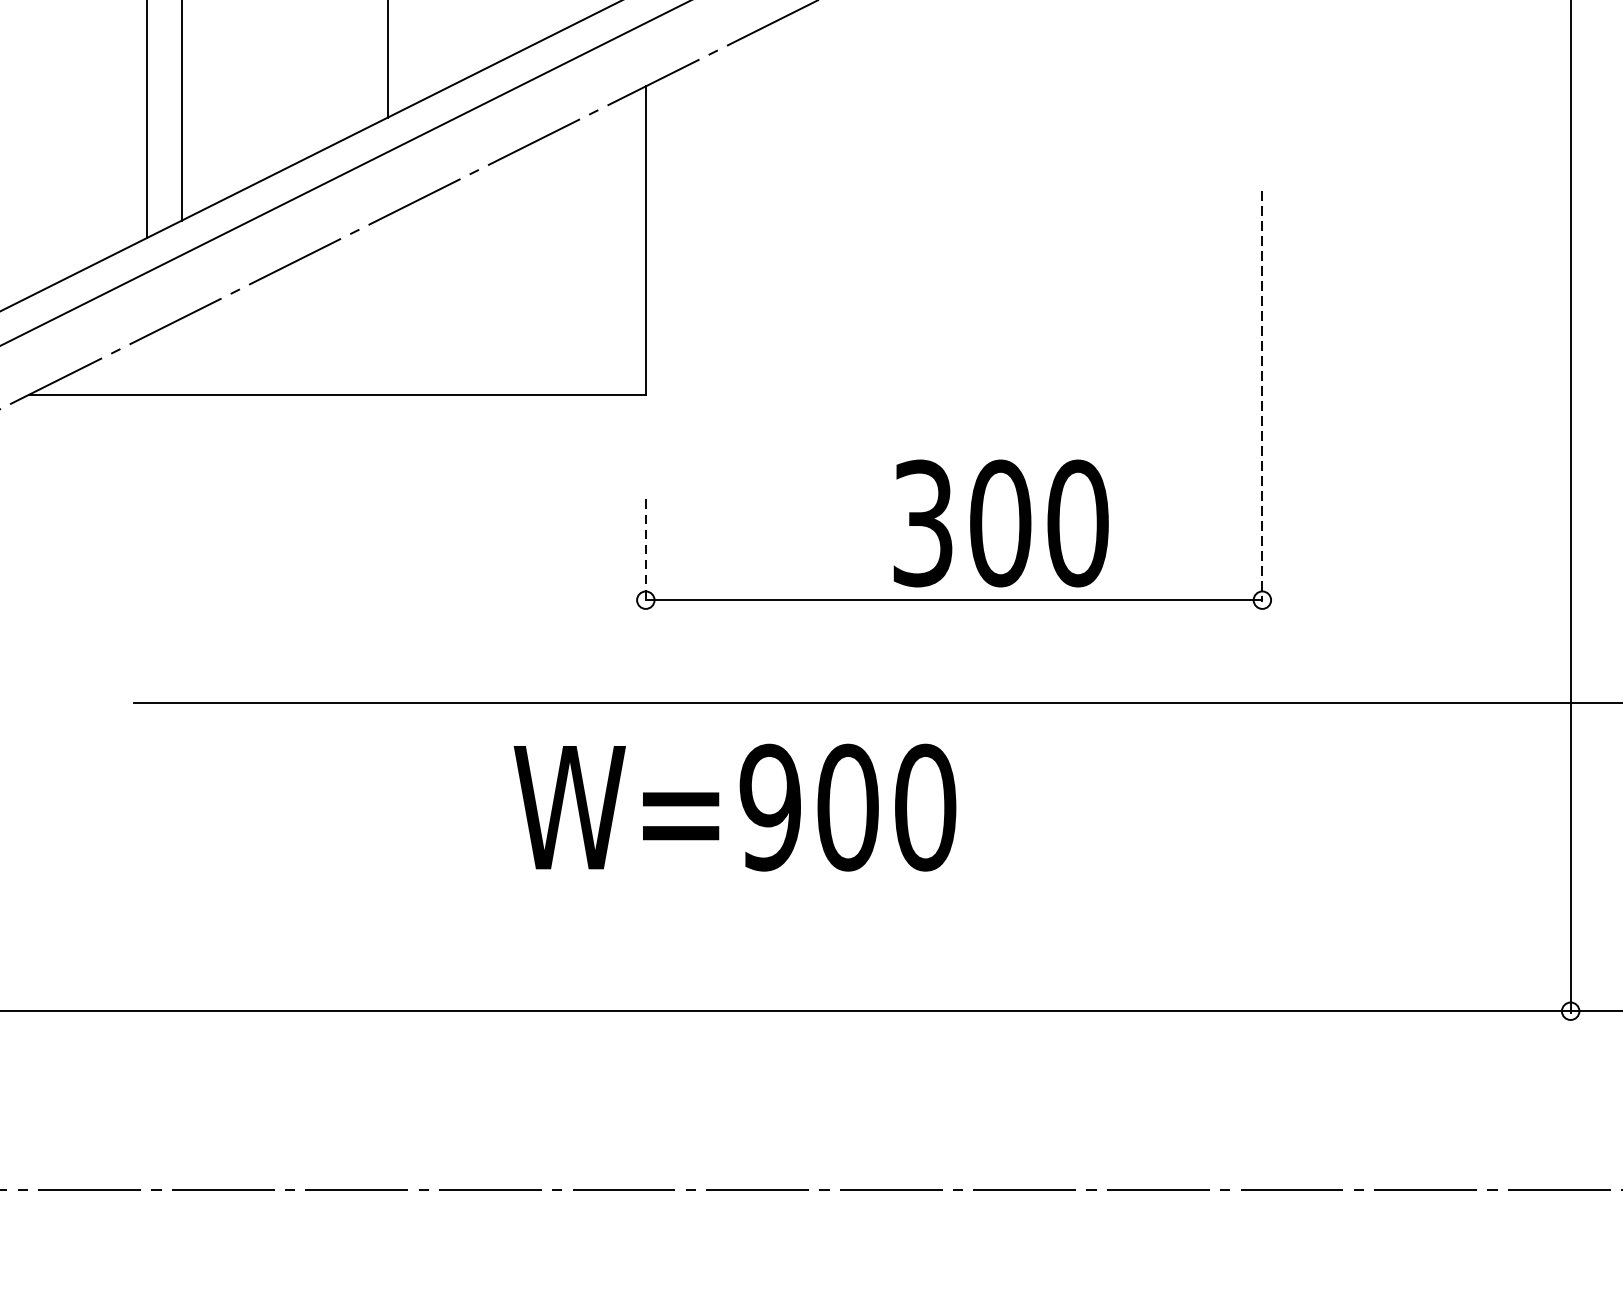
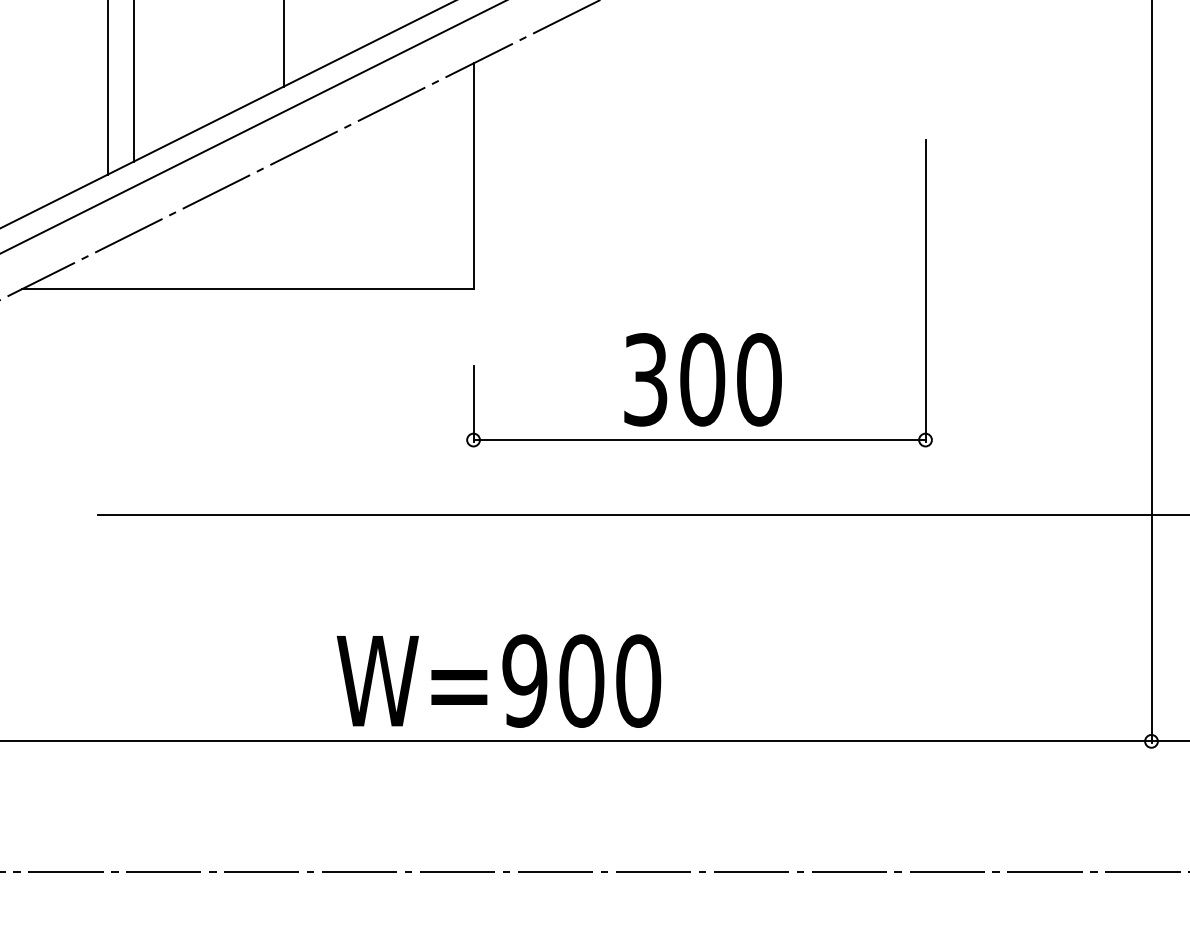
line: (1262, 396) -> (925, 290), dashed -> solid
text: (1000, 523) -> (702, 379), moved
line: (645, 550) -> (473, 403), dashed -> solid
text: (734, 806) -> (498, 680), moved

